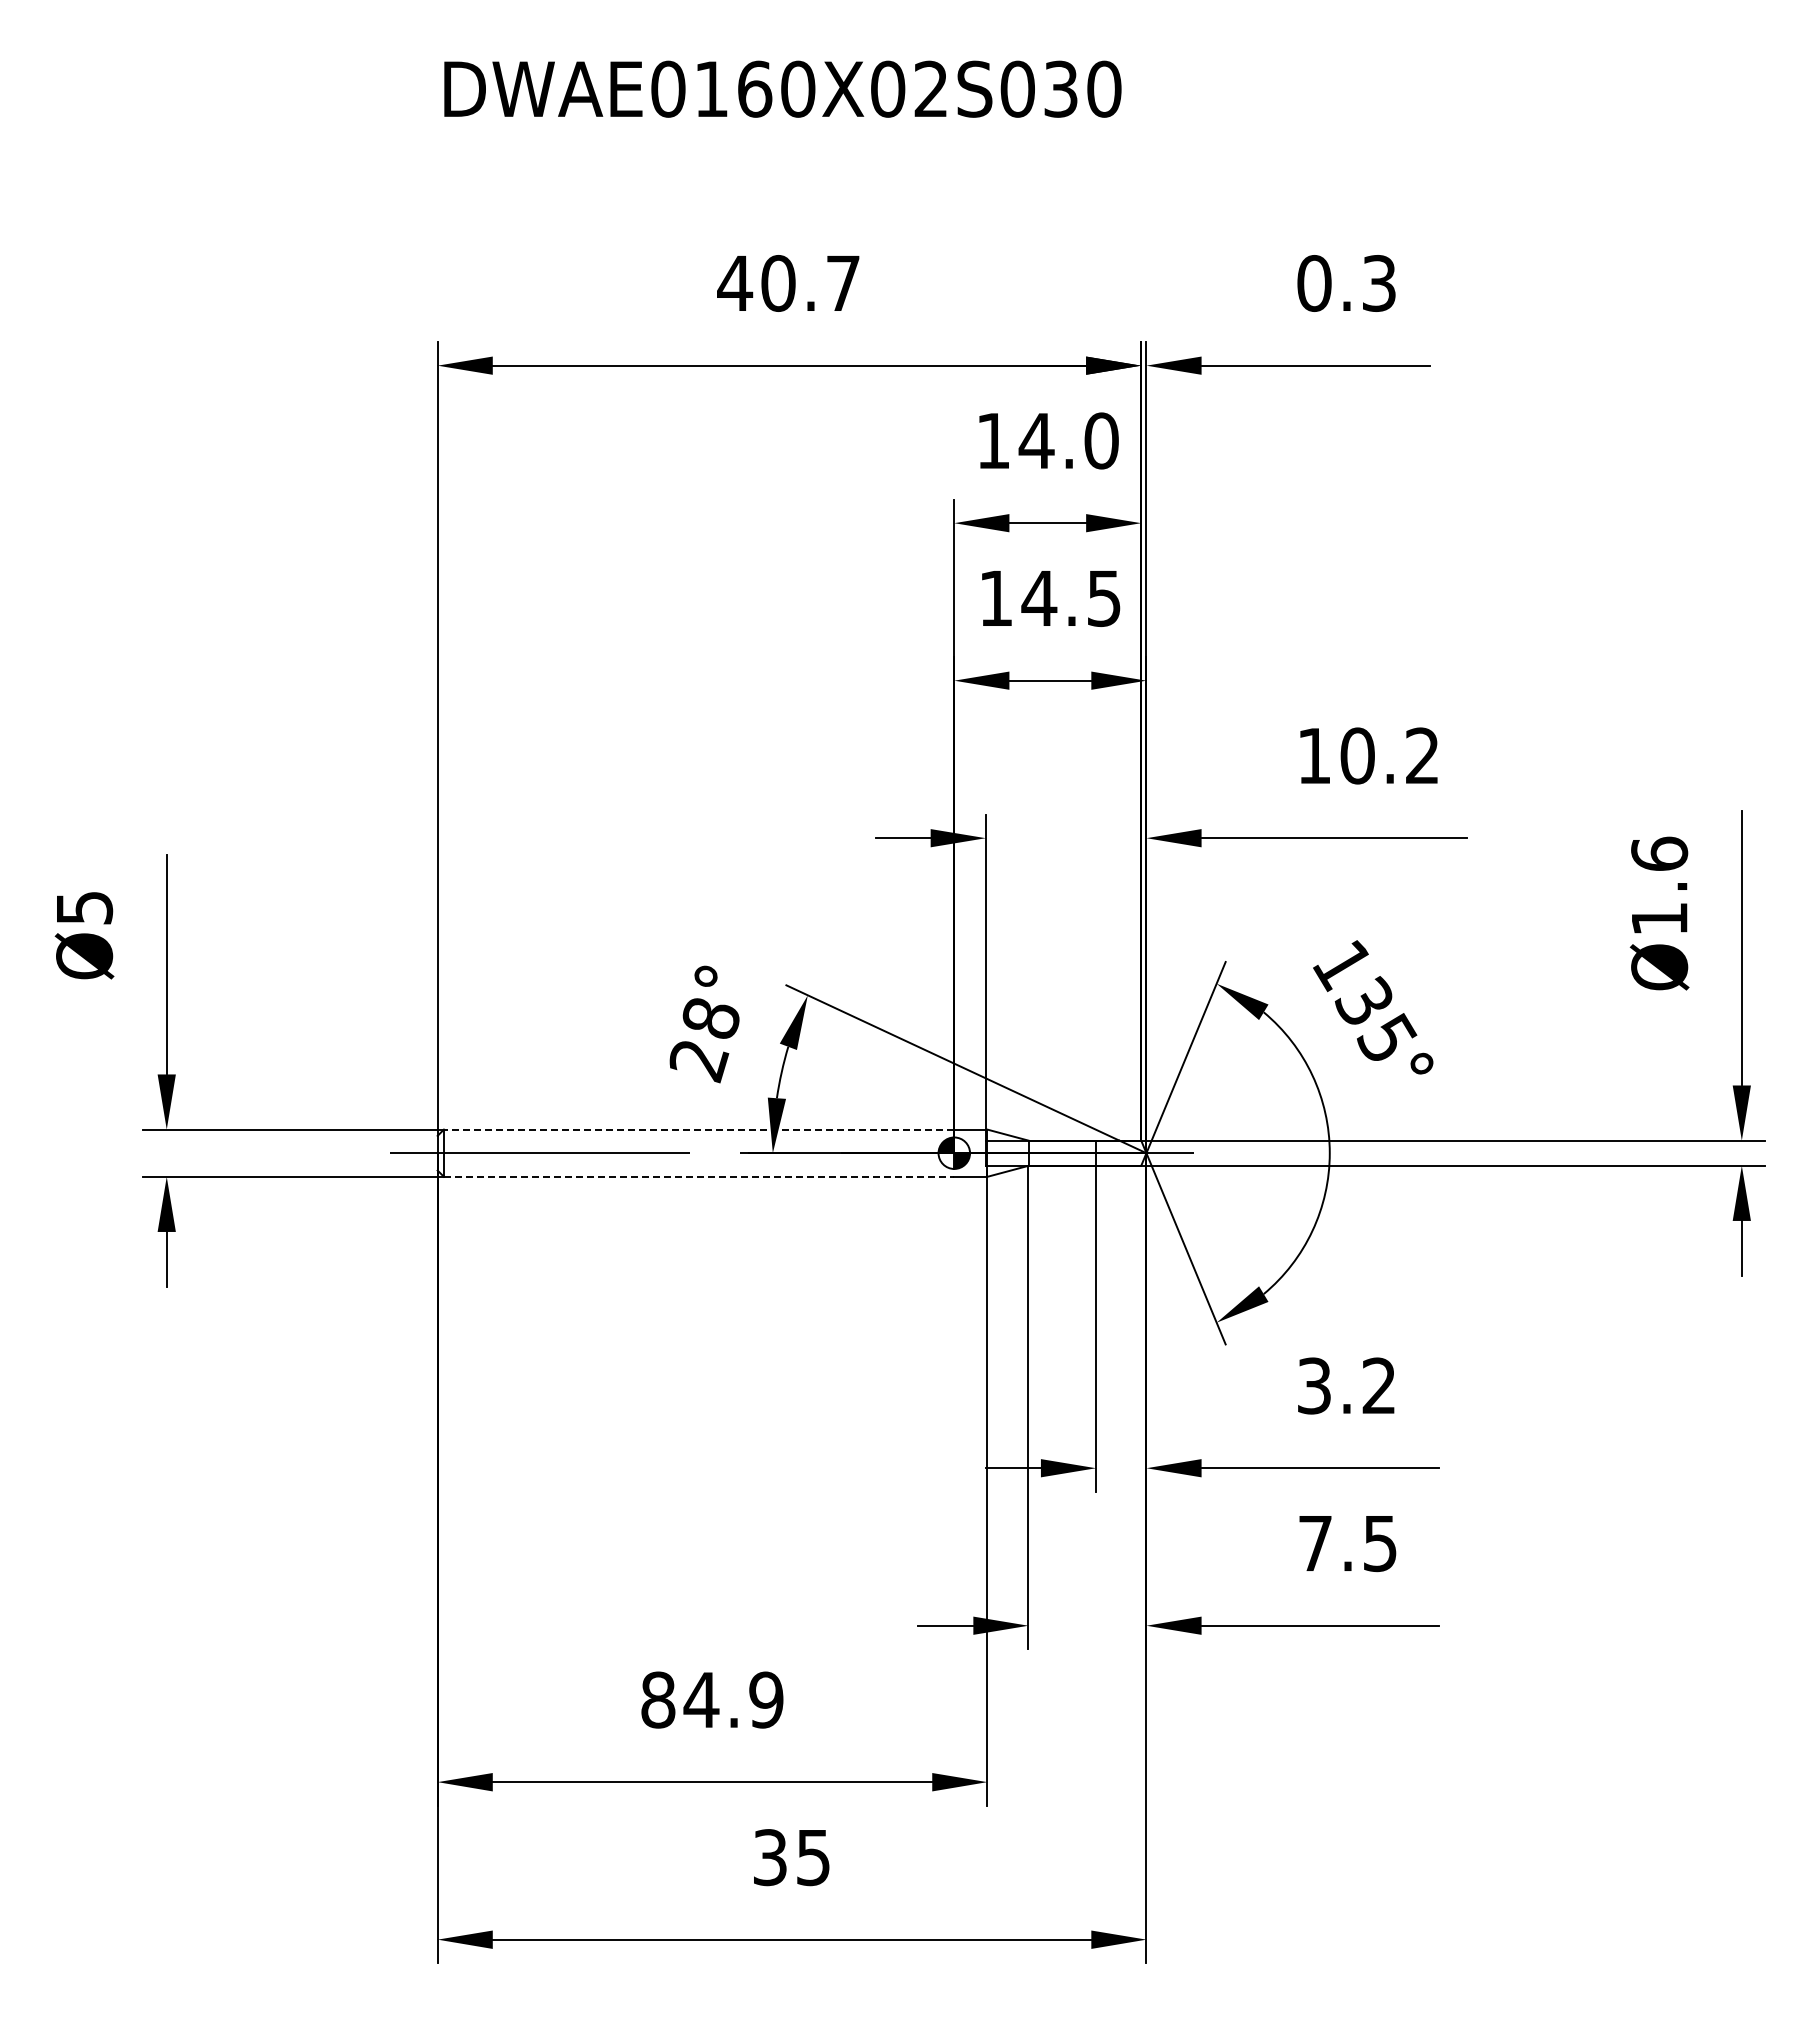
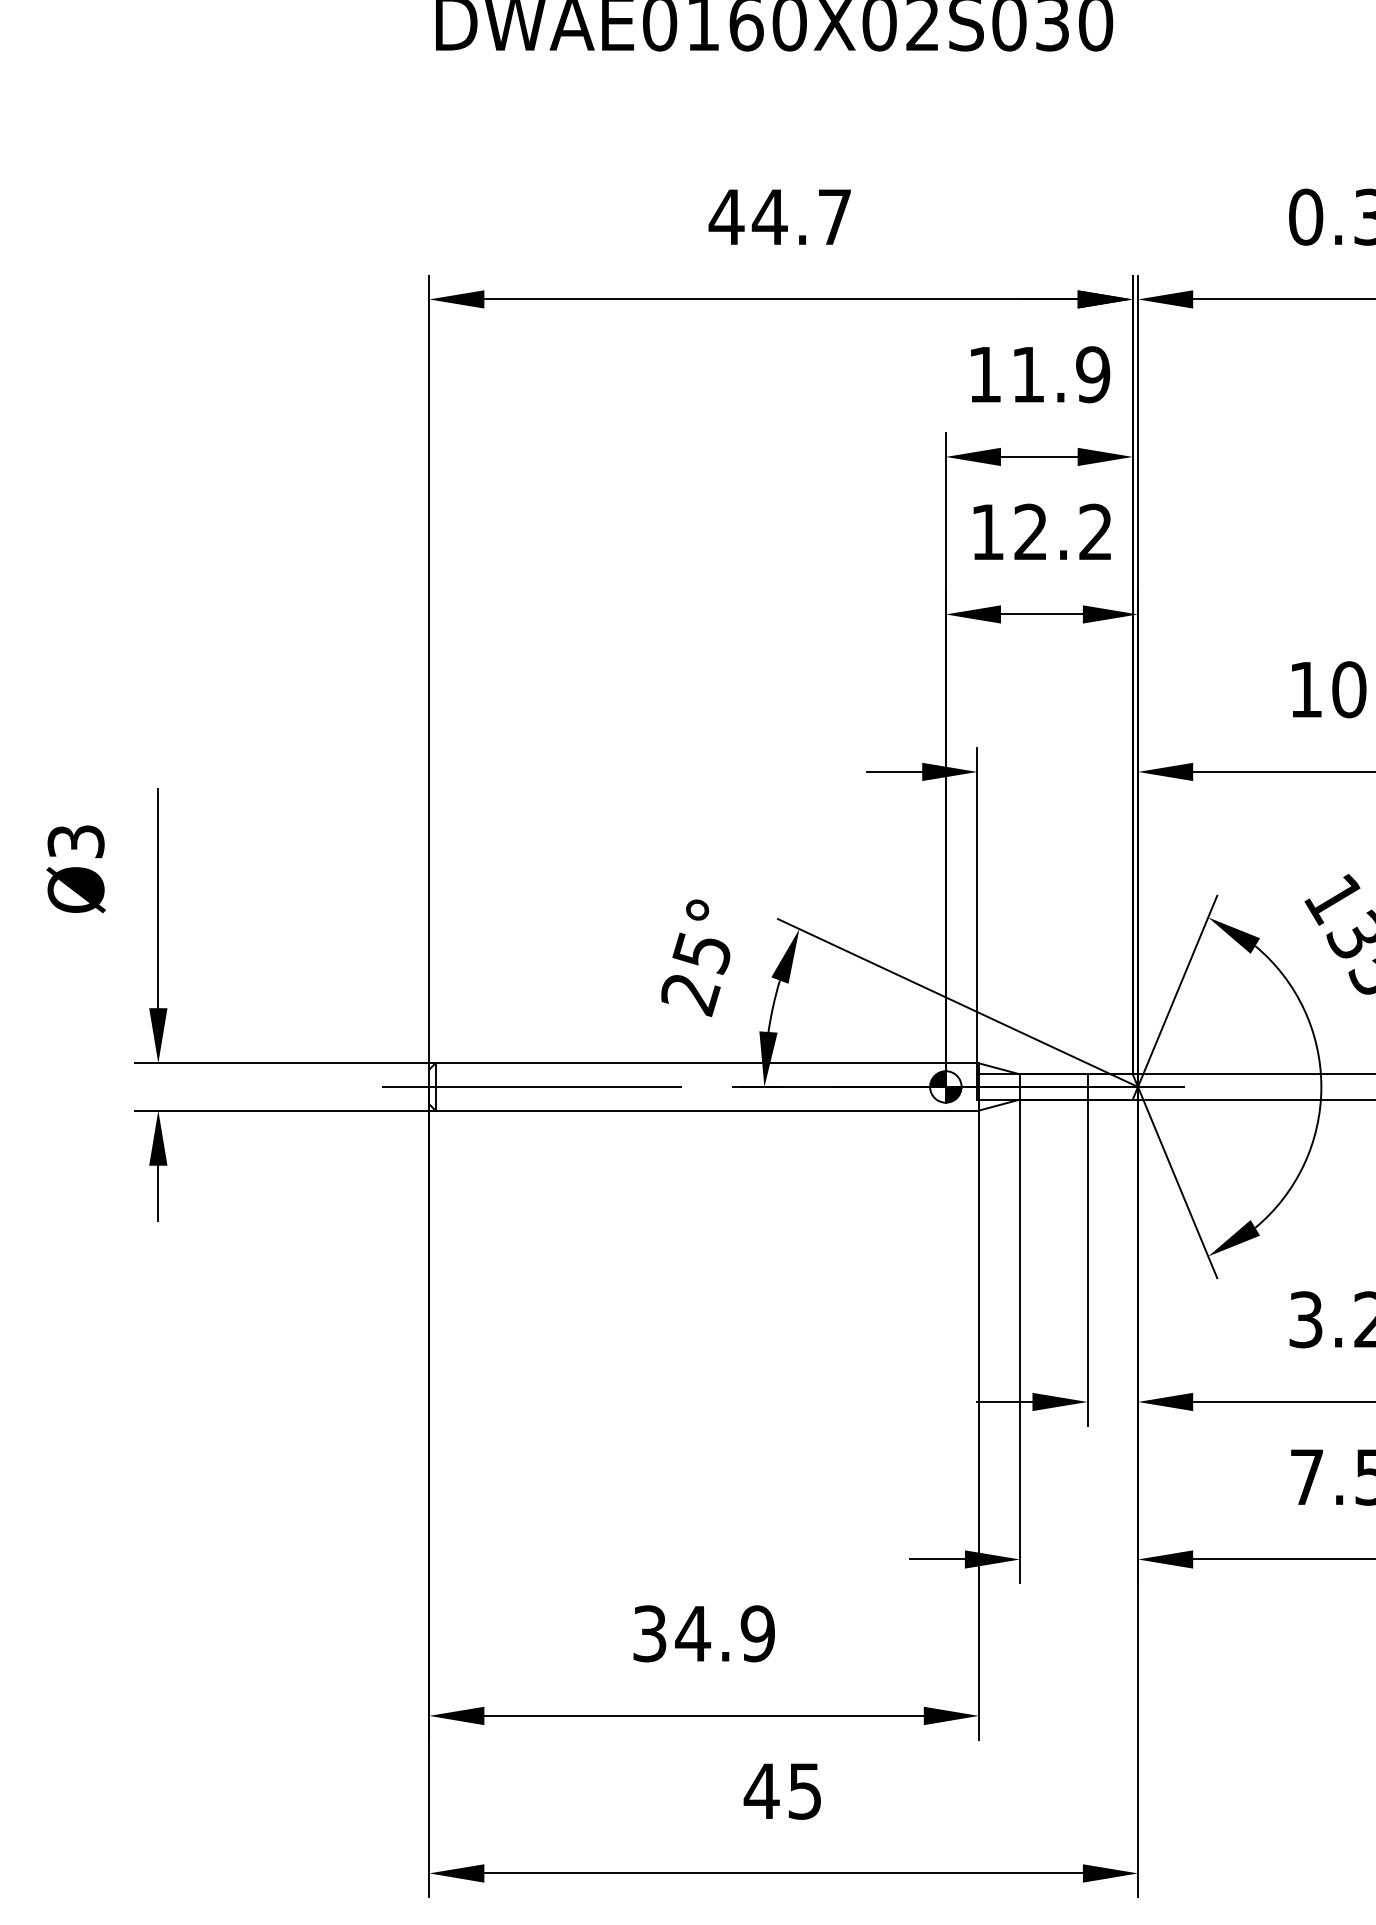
text: (778, 283) -> (770, 217), 40.7 -> 44.7
text: (1068, 440) -> (1060, 374), 14.0 -> 11.9
text: (1070, 598) -> (1062, 532), 14.5 -> 12.2
text: (84, 907) -> (76, 841), Ø5 -> Ø3
text: (709, 1019) -> (701, 953), 28° -> 25°
line: (698, 1129) -> (690, 1063), dashed -> solid
line: (699, 1176) -> (691, 1110), dashed -> solid
text: (658, 1699) -> (650, 1633), 84.9 -> 34.9
text: (770, 1857) -> (762, 1791), 35 -> 45

